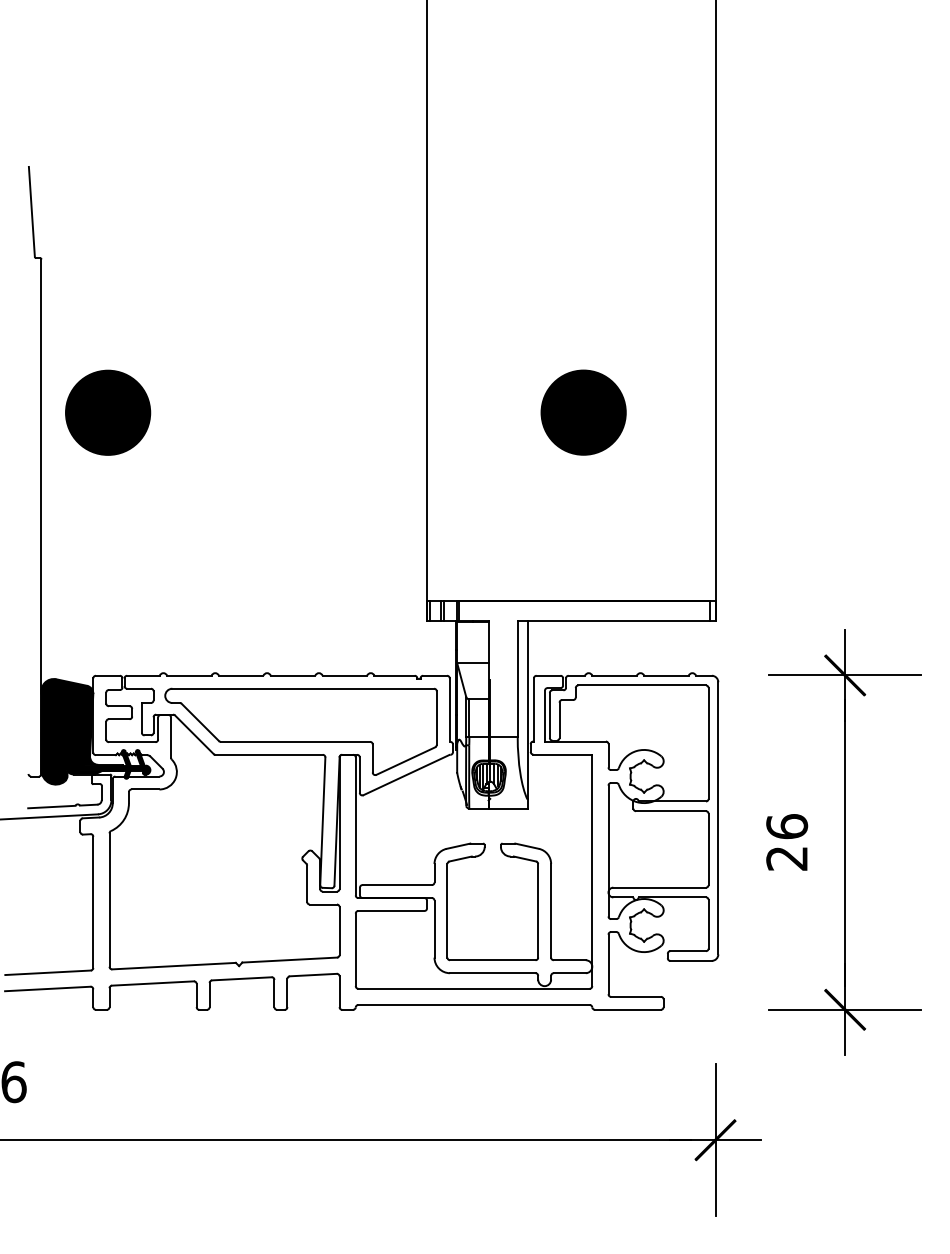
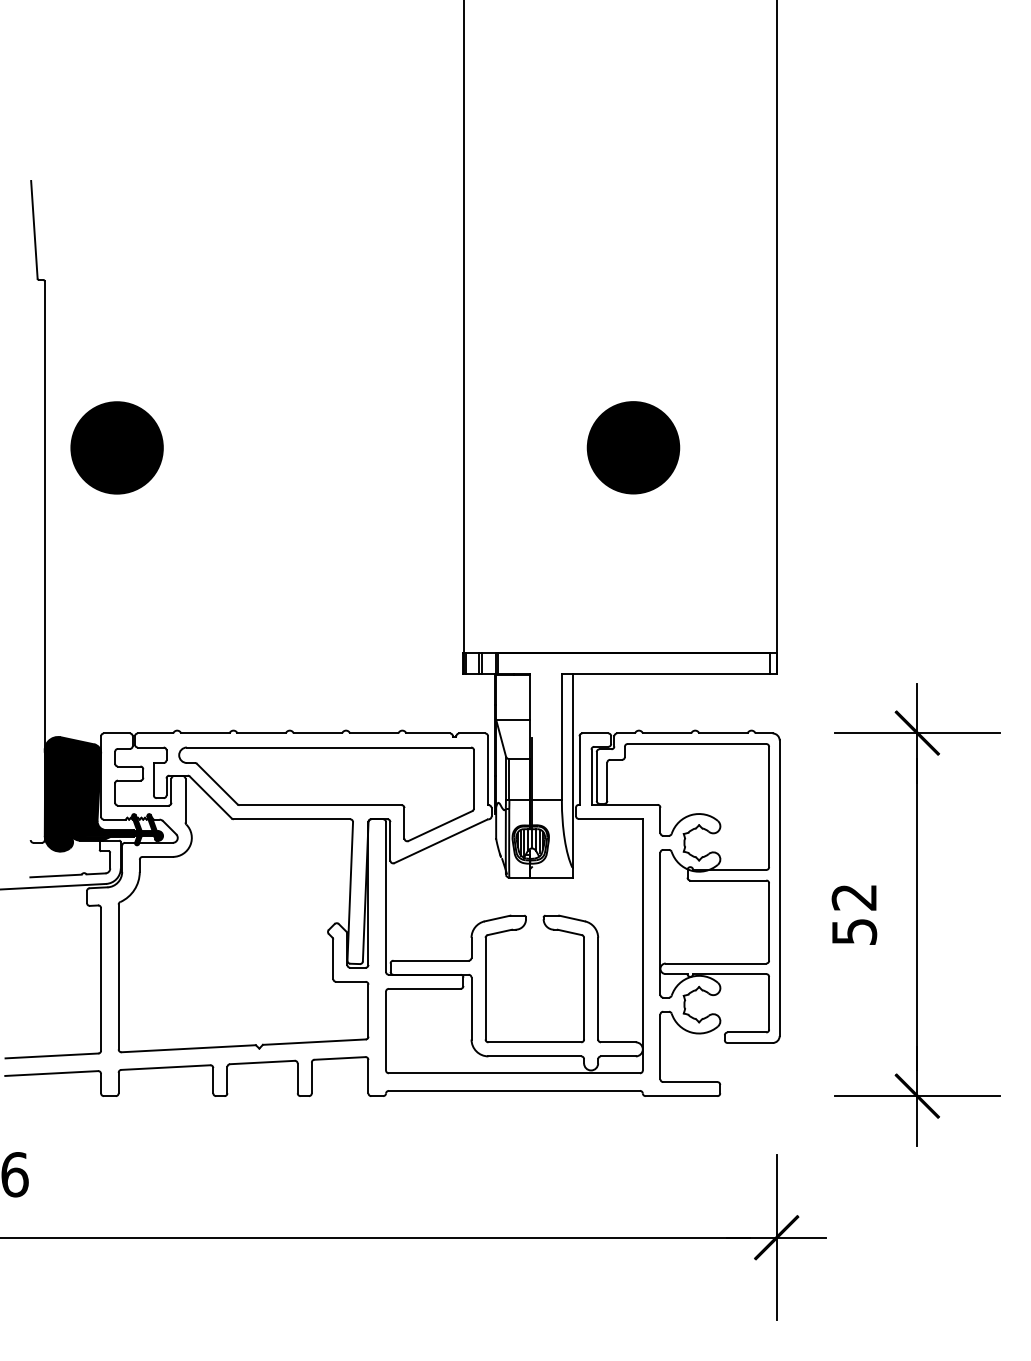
text: (787, 842) -> (854, 914), 26 -> 52

